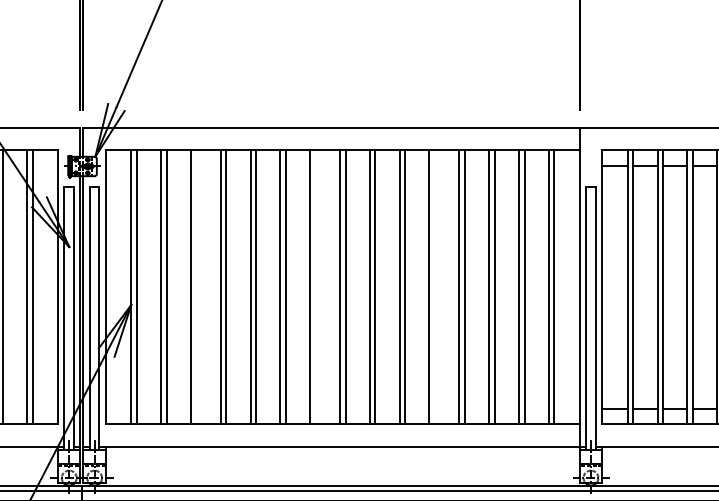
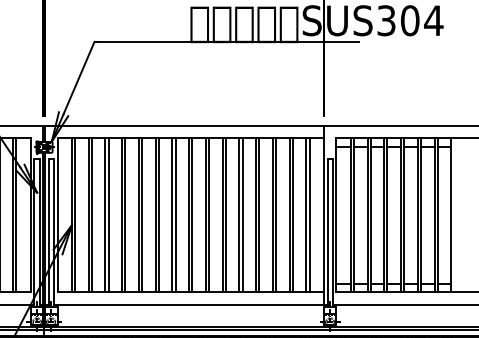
line: (196, 287) -> (108, 215), added
line: (315, 287) -> (175, 215), added
line: (434, 287) -> (242, 215), added

